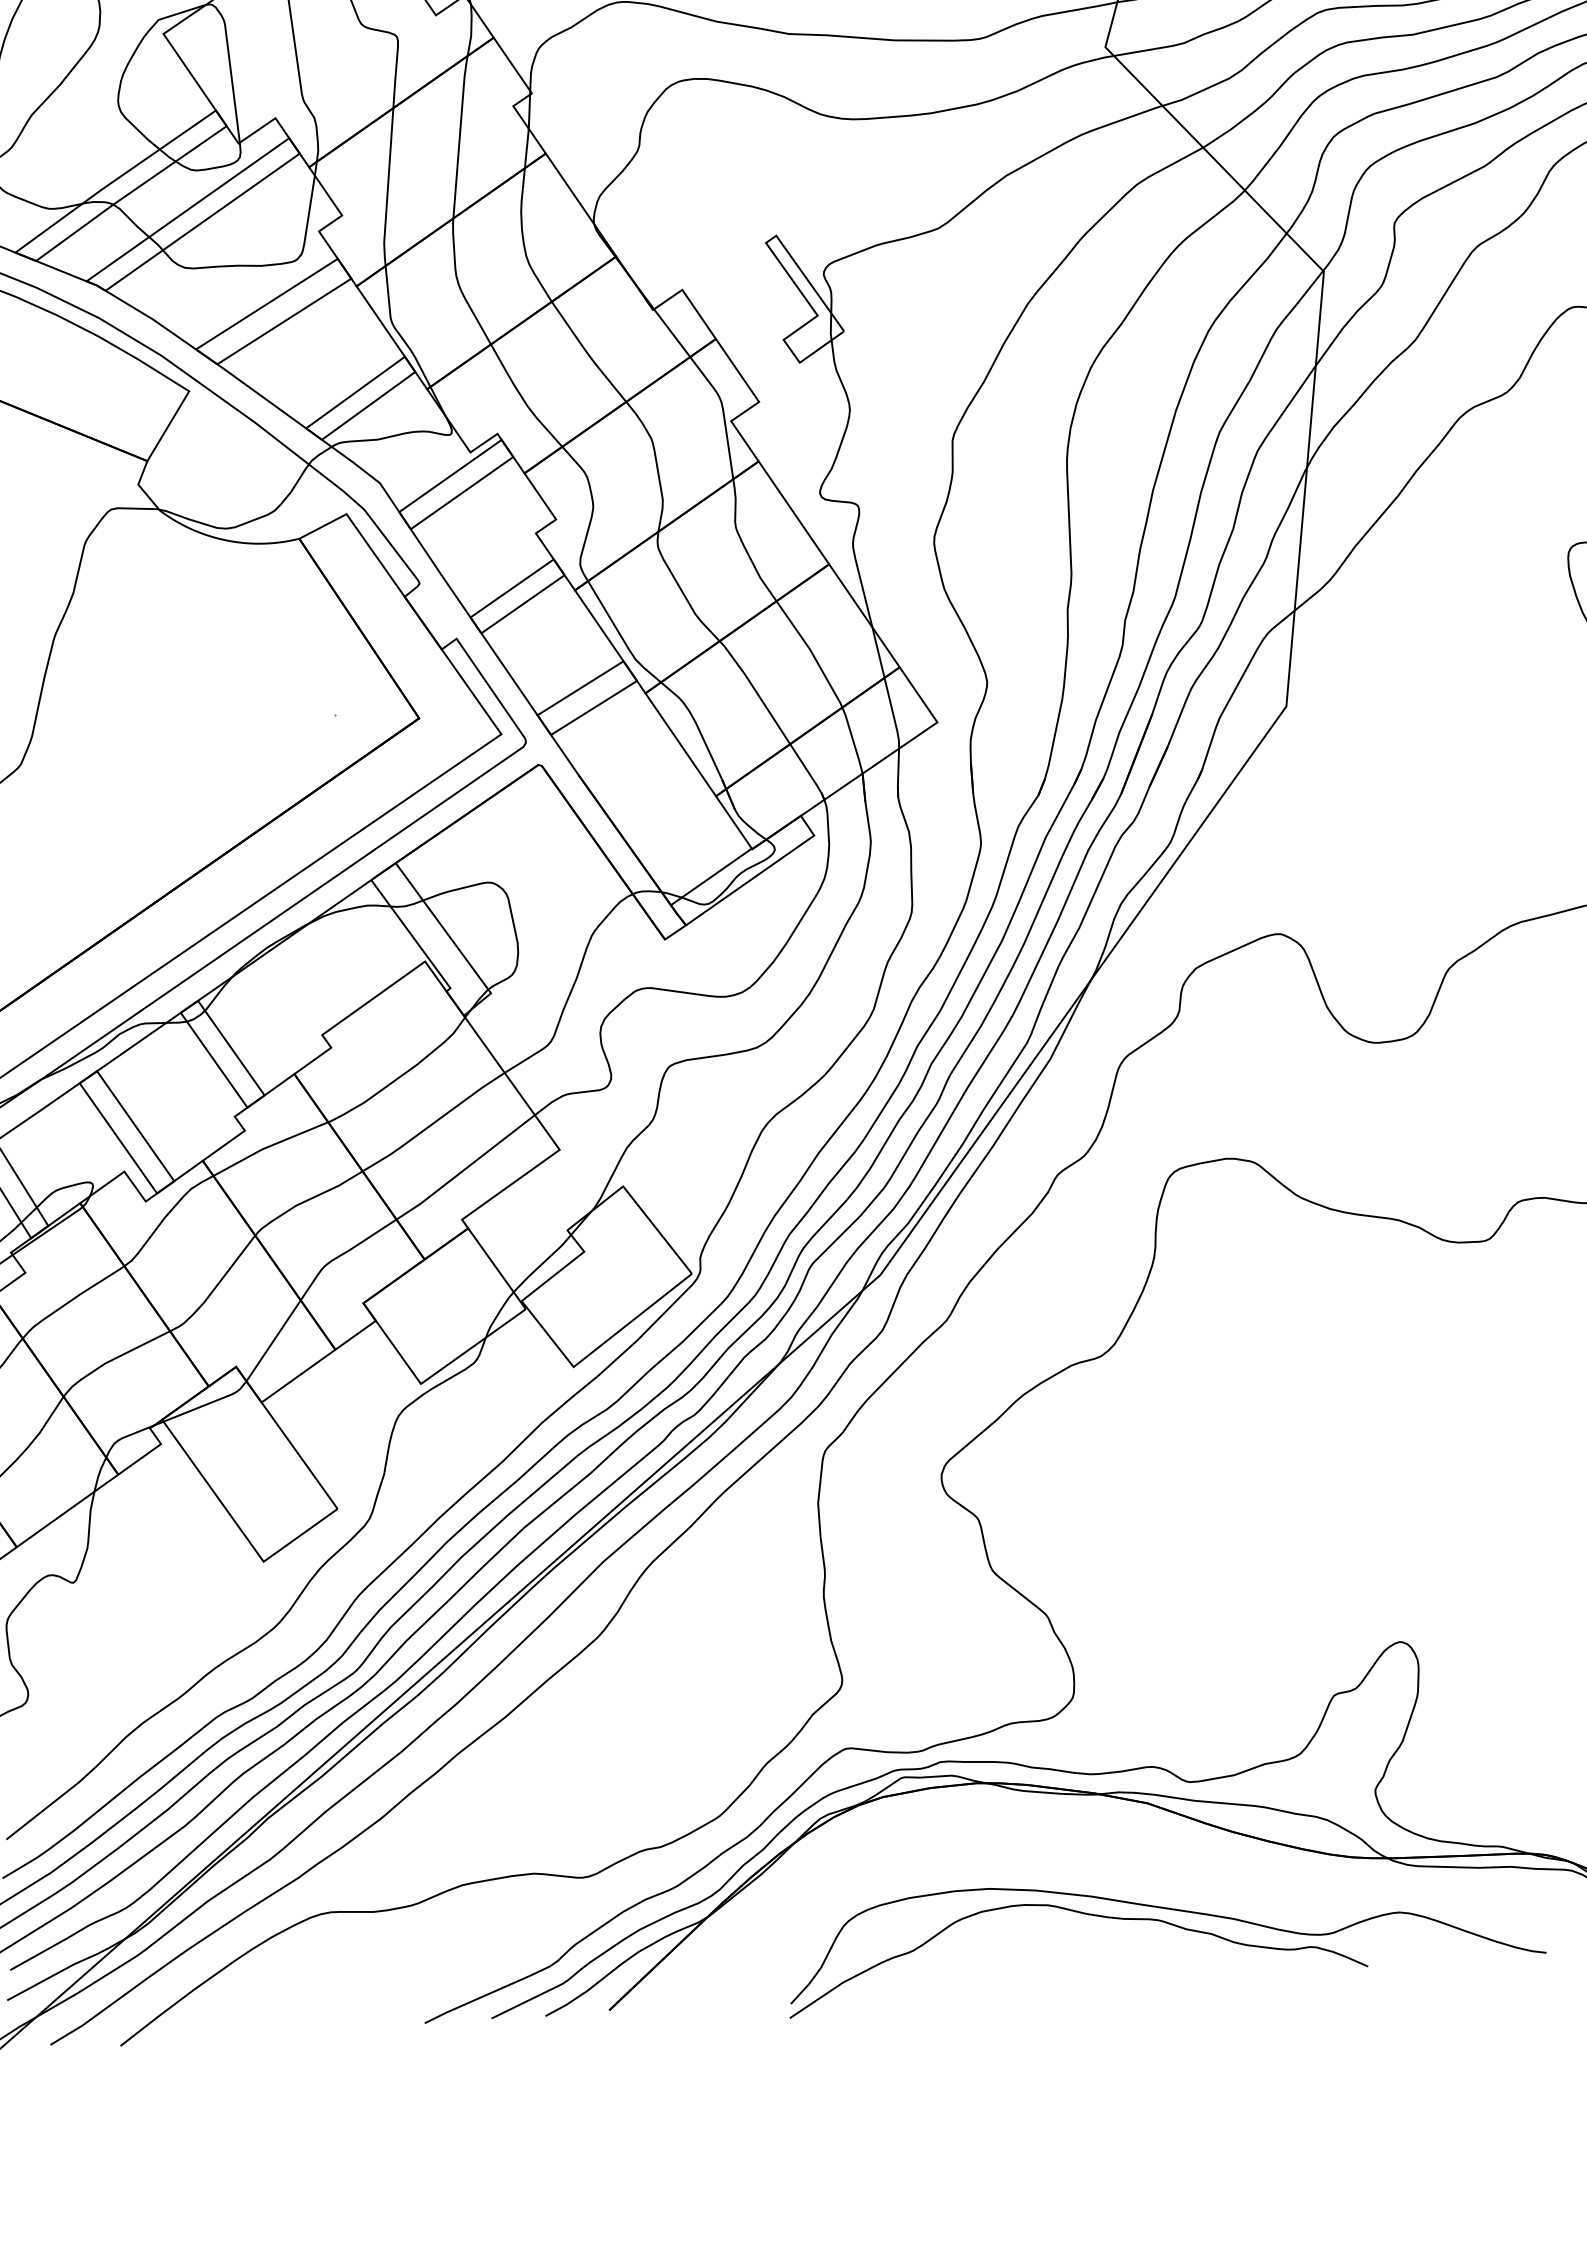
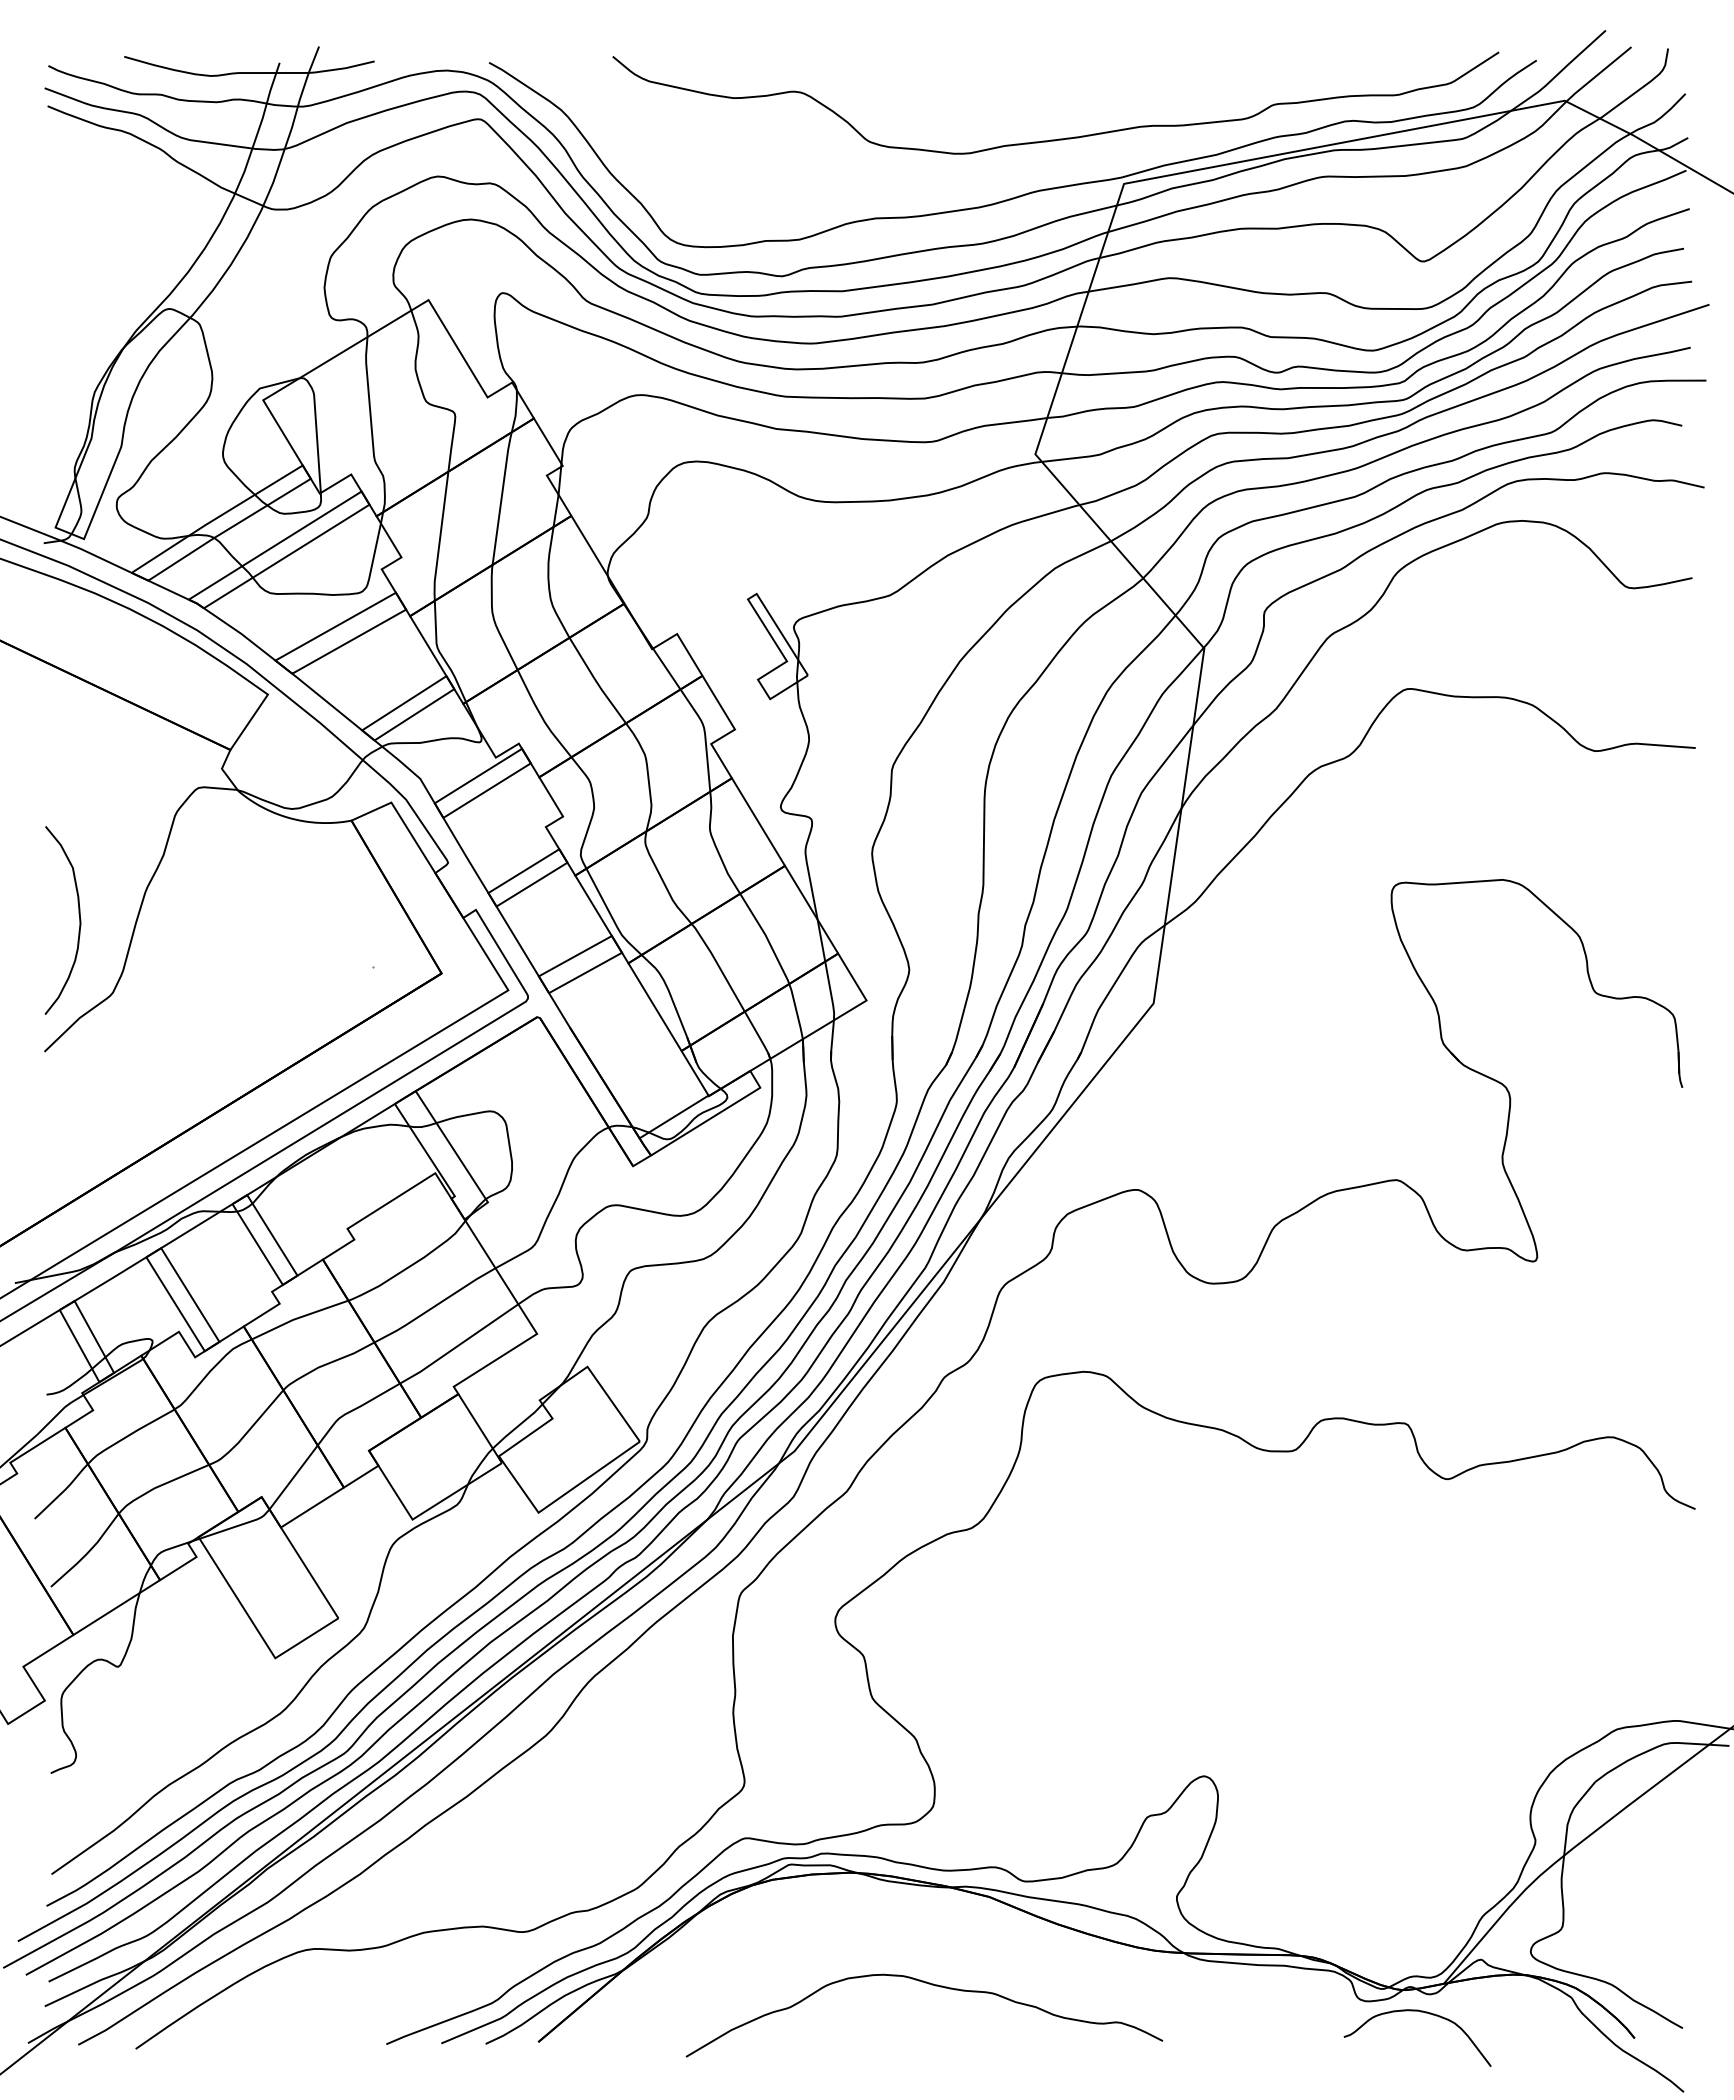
curve: (1168, 1910) -> (1001, 1985), removed

